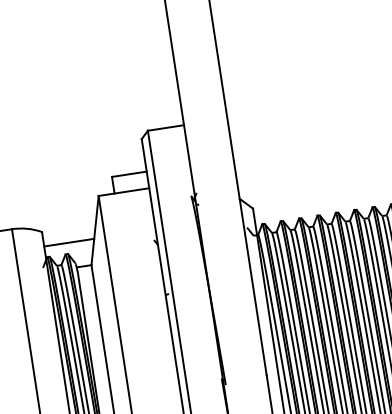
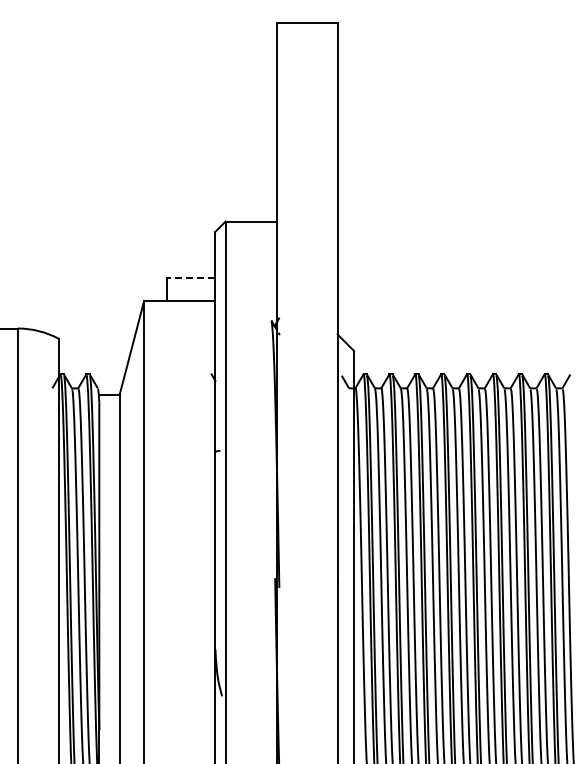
line: (129, 174) -> (190, 277), solid -> dashed
line: (69, 243) -> (93, 359), removed

